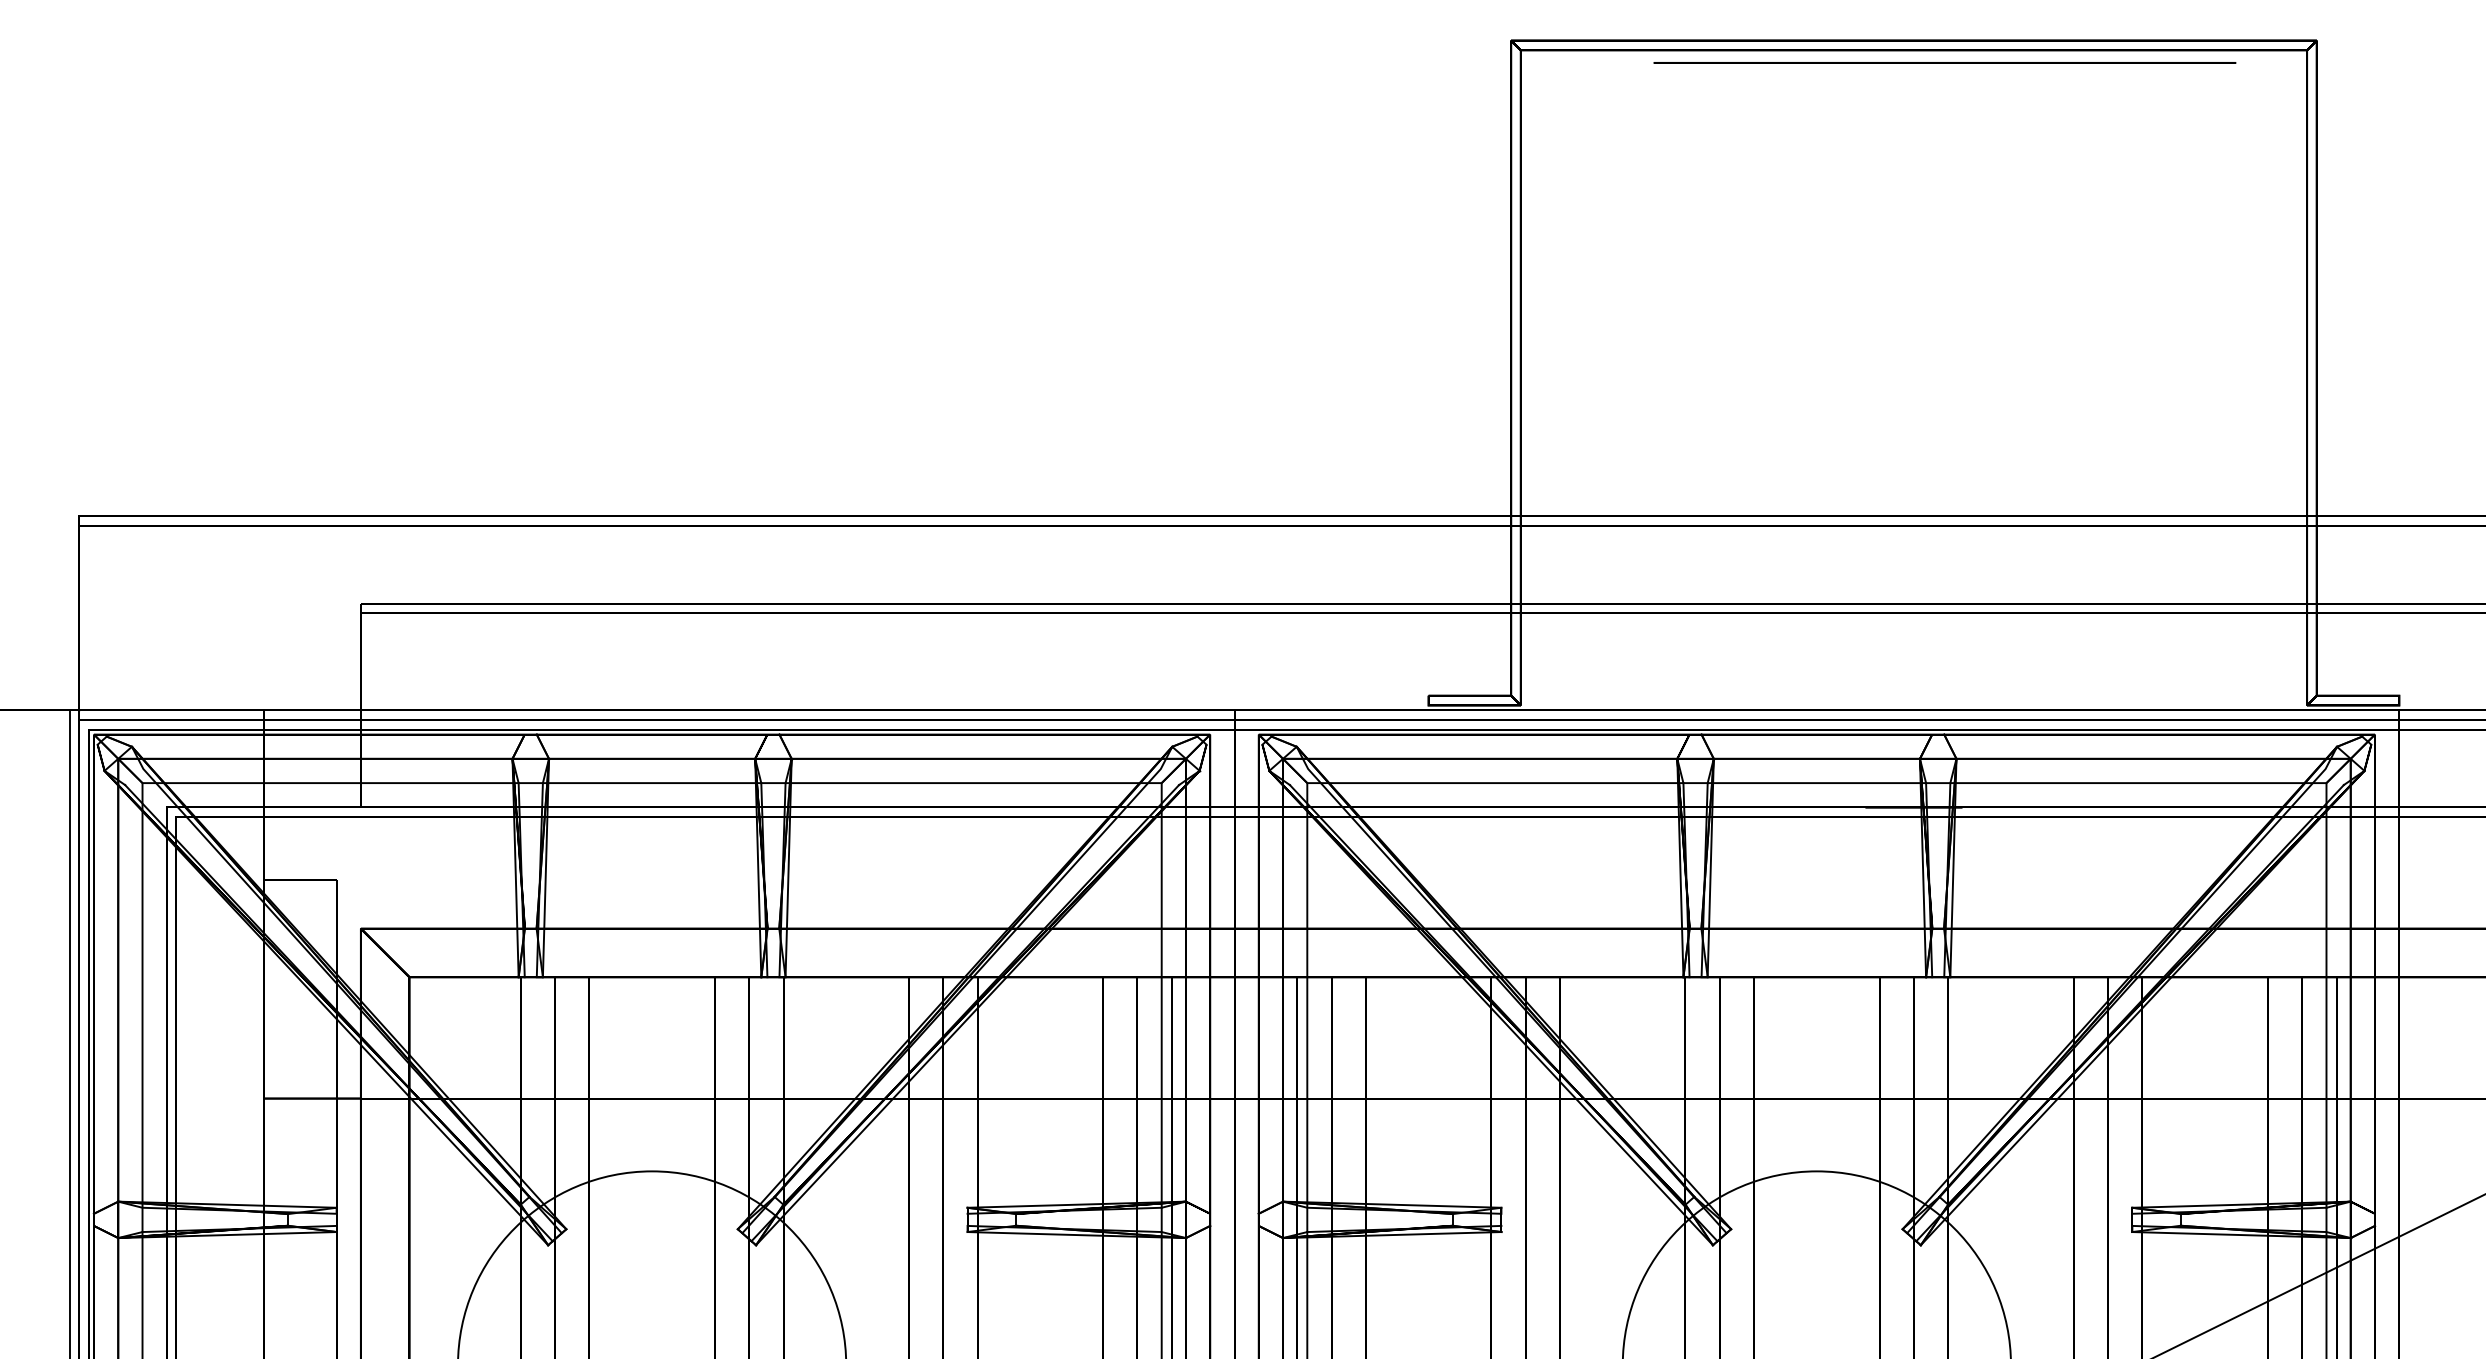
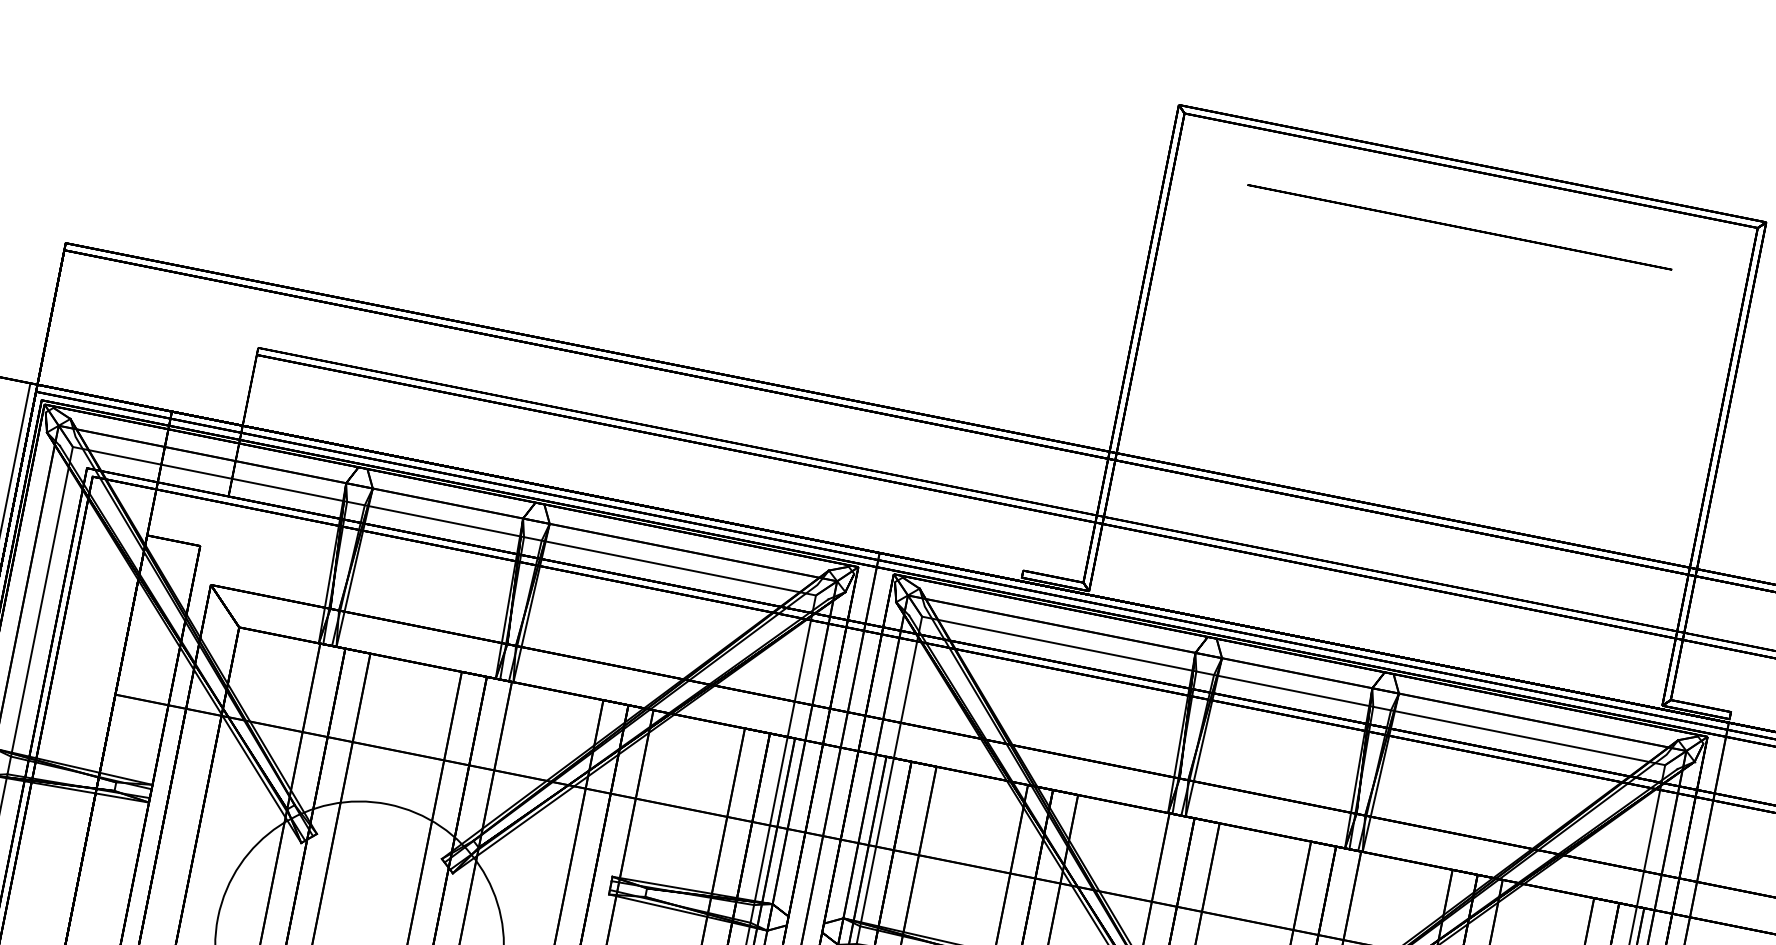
circle: (1944, 62) -> (1459, 226), moved

